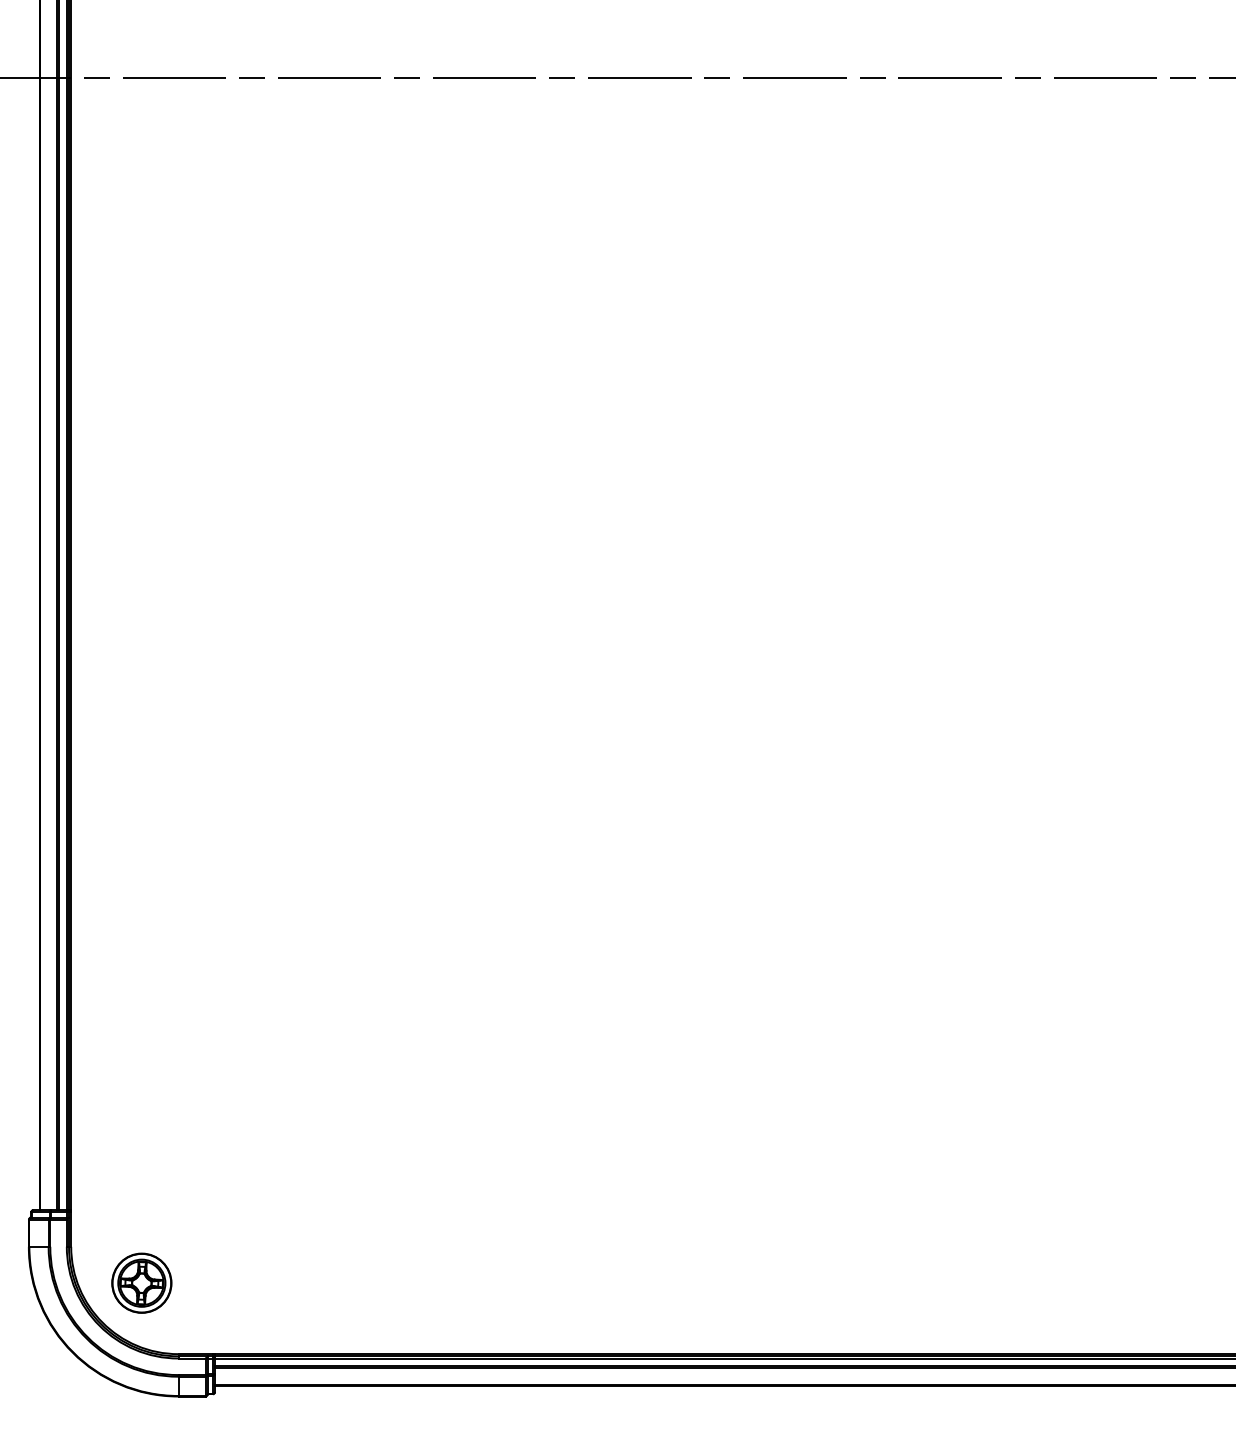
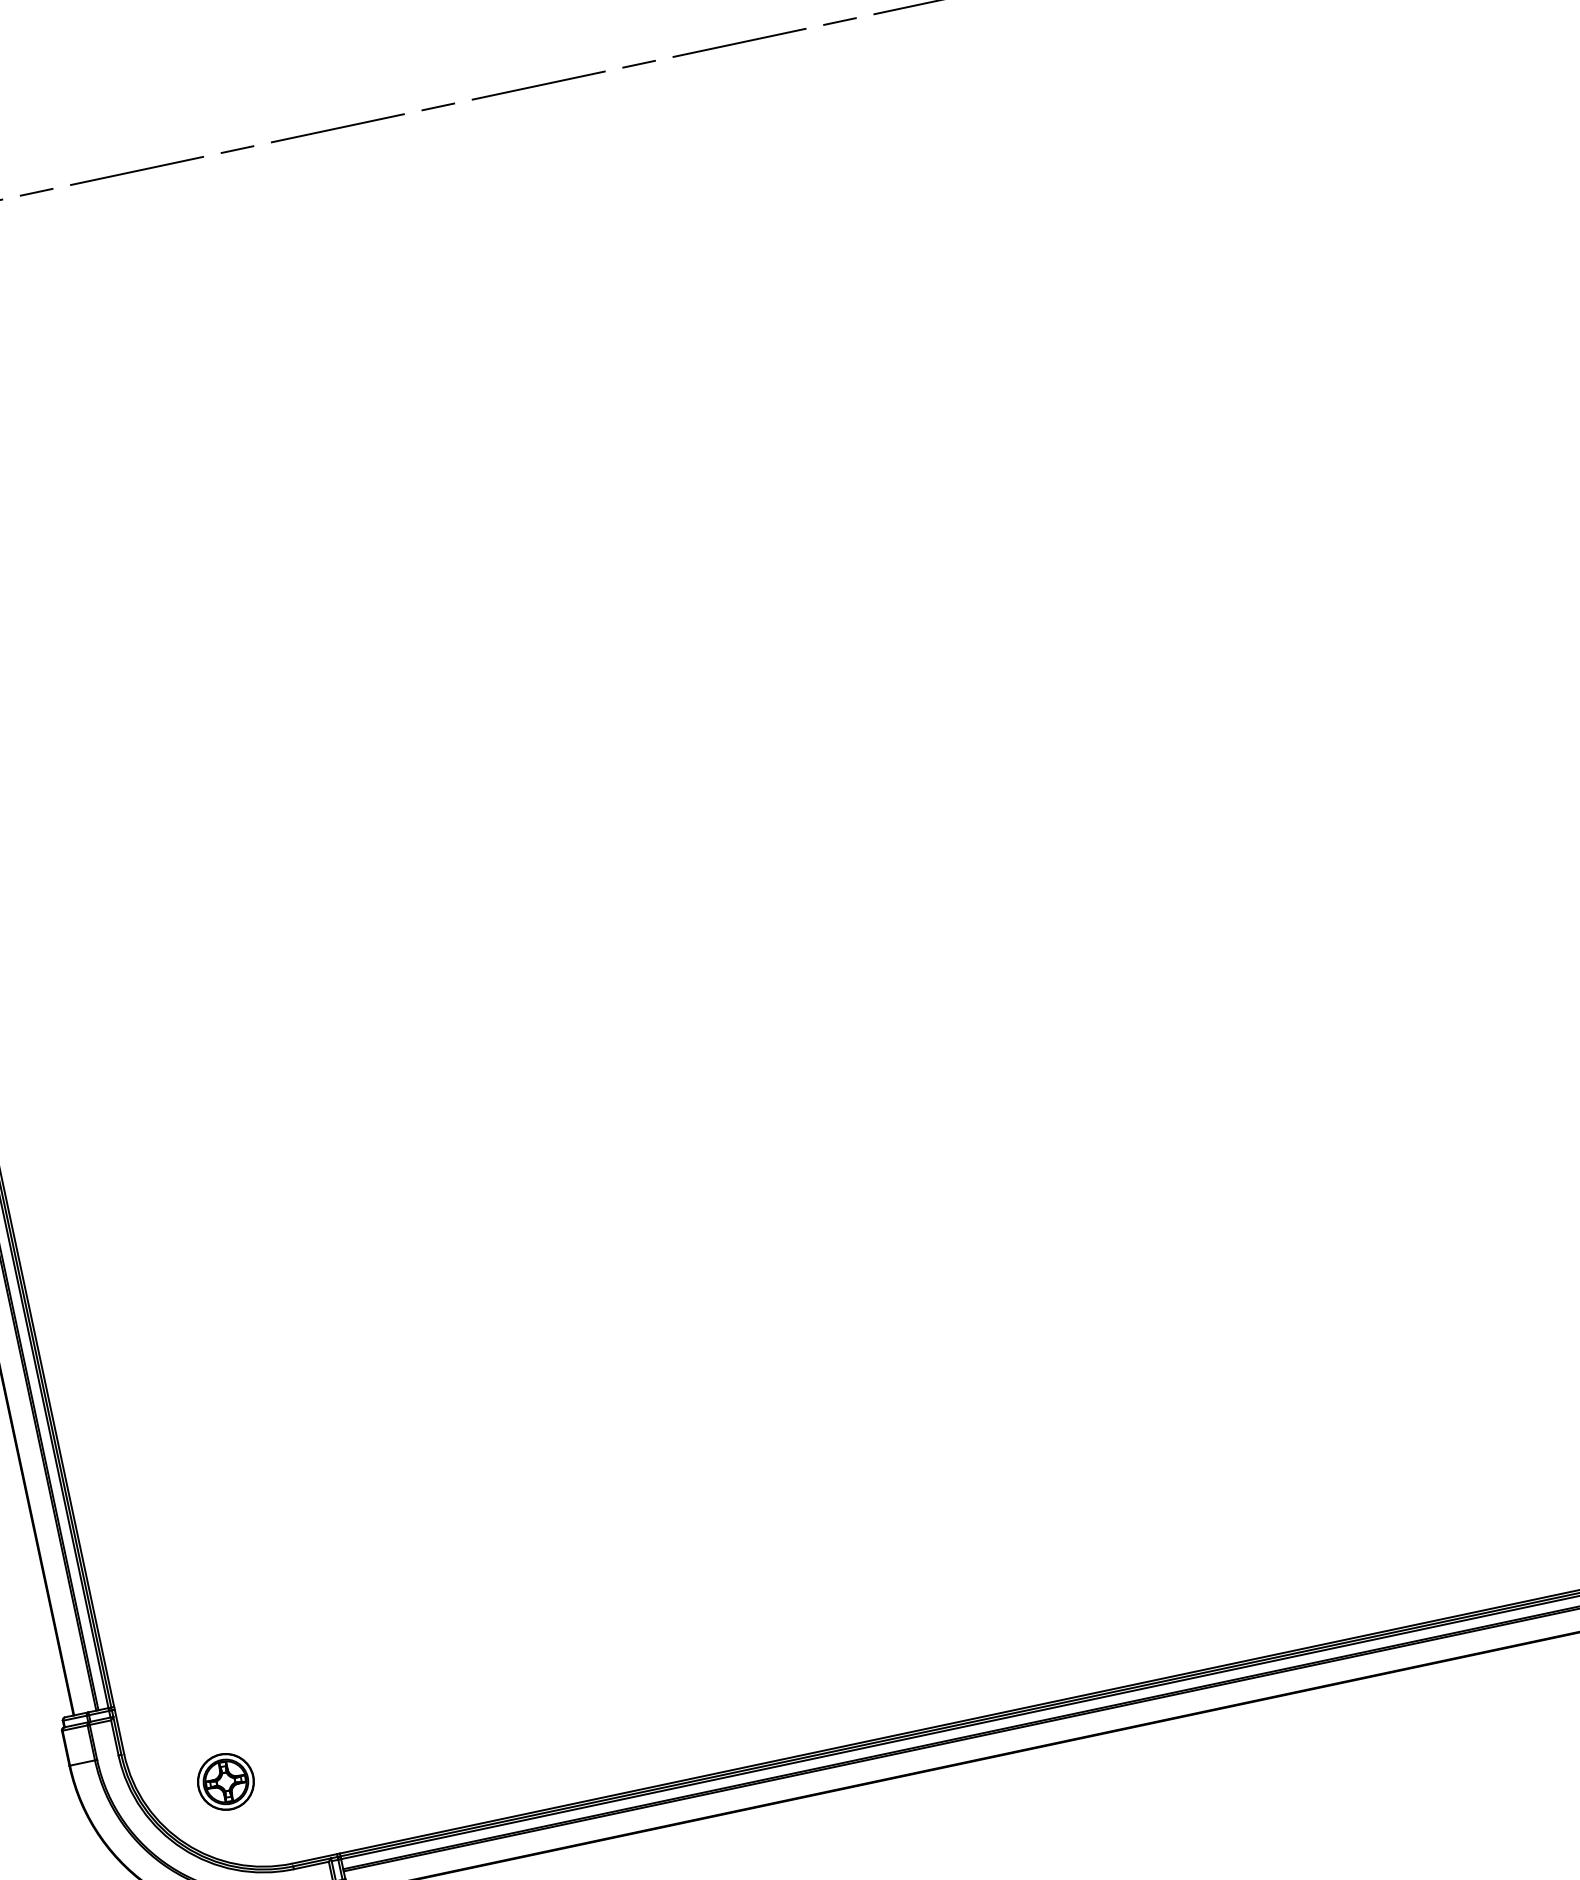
part: (142, 1283) -> (226, 1782), size x0.71

